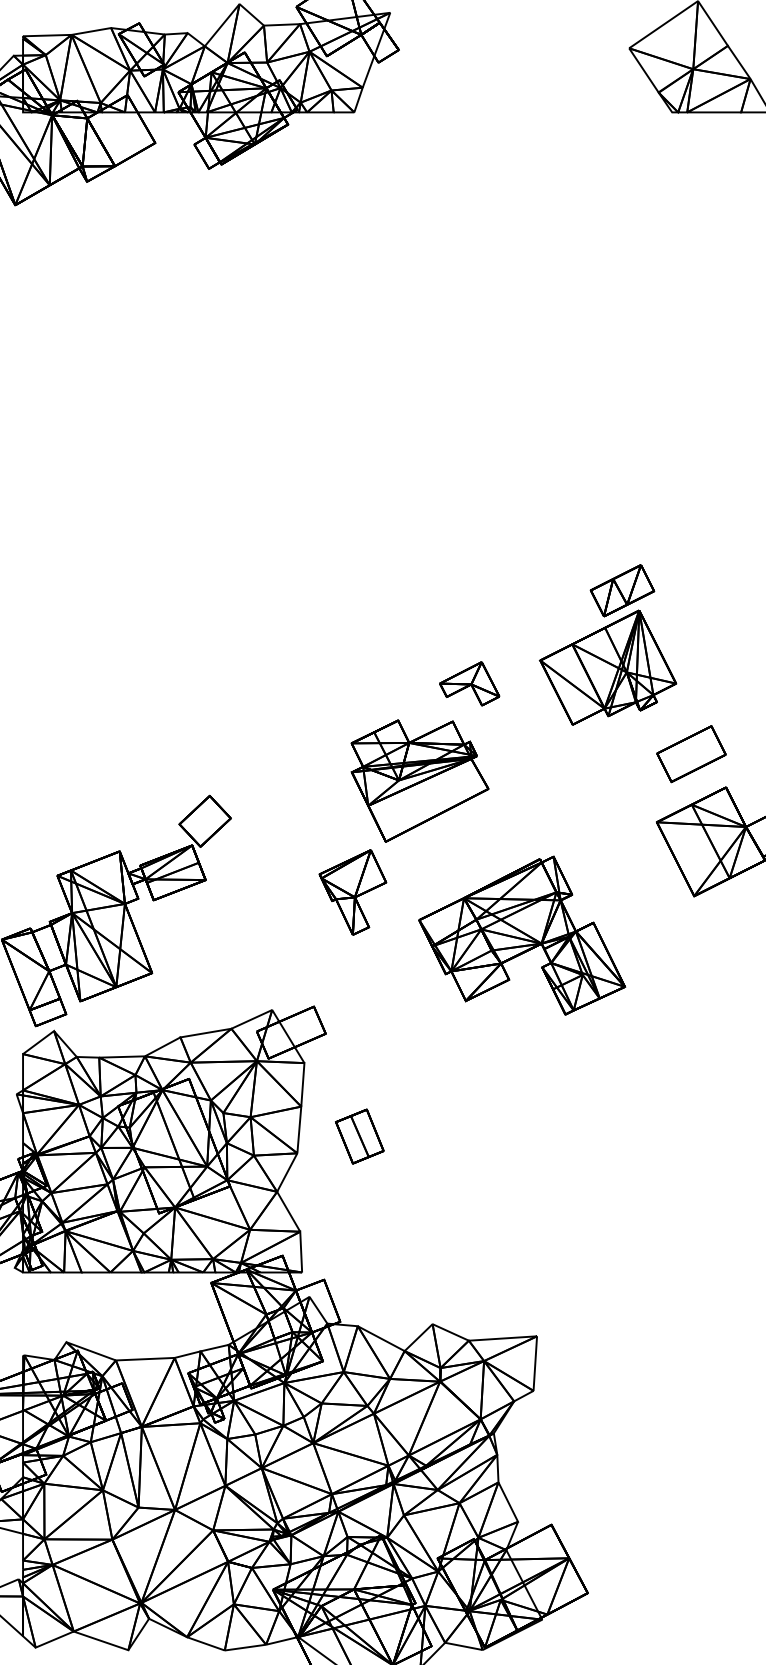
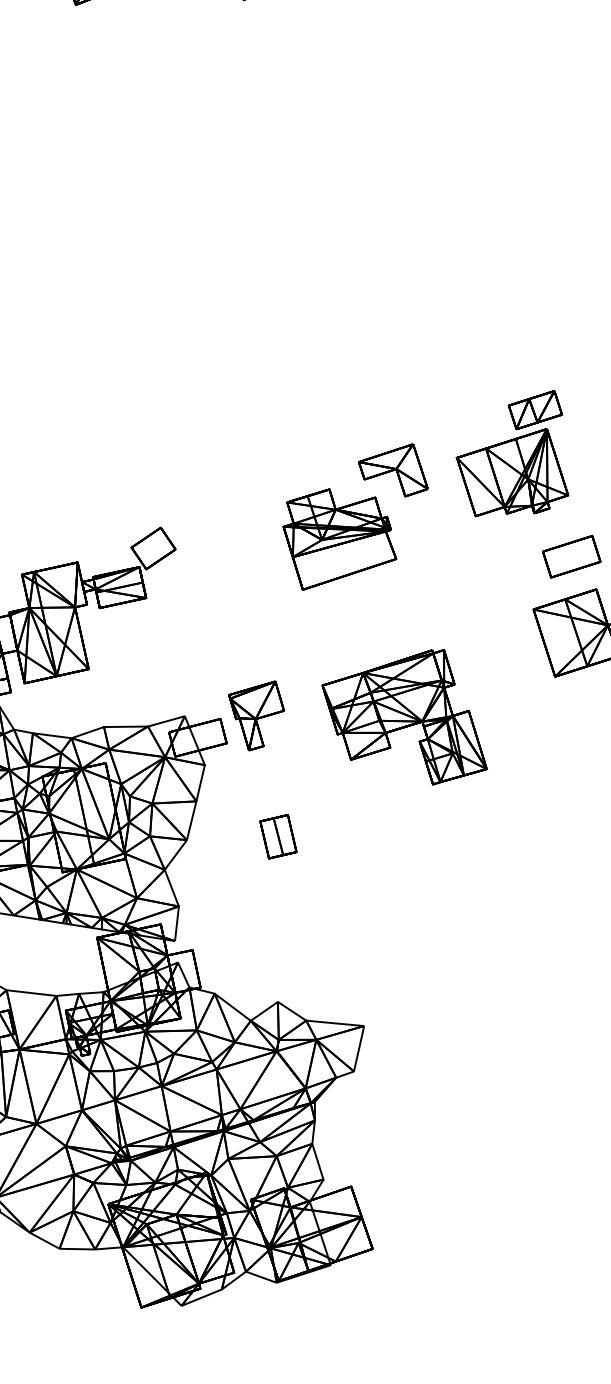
part: (469, 683) -> (394, 467), size x1.43
part: (352, 892) -> (254, 714), moved
part: (522, 935) -> (407, 712), moved
part: (359, 1136) -> (278, 836), moved

